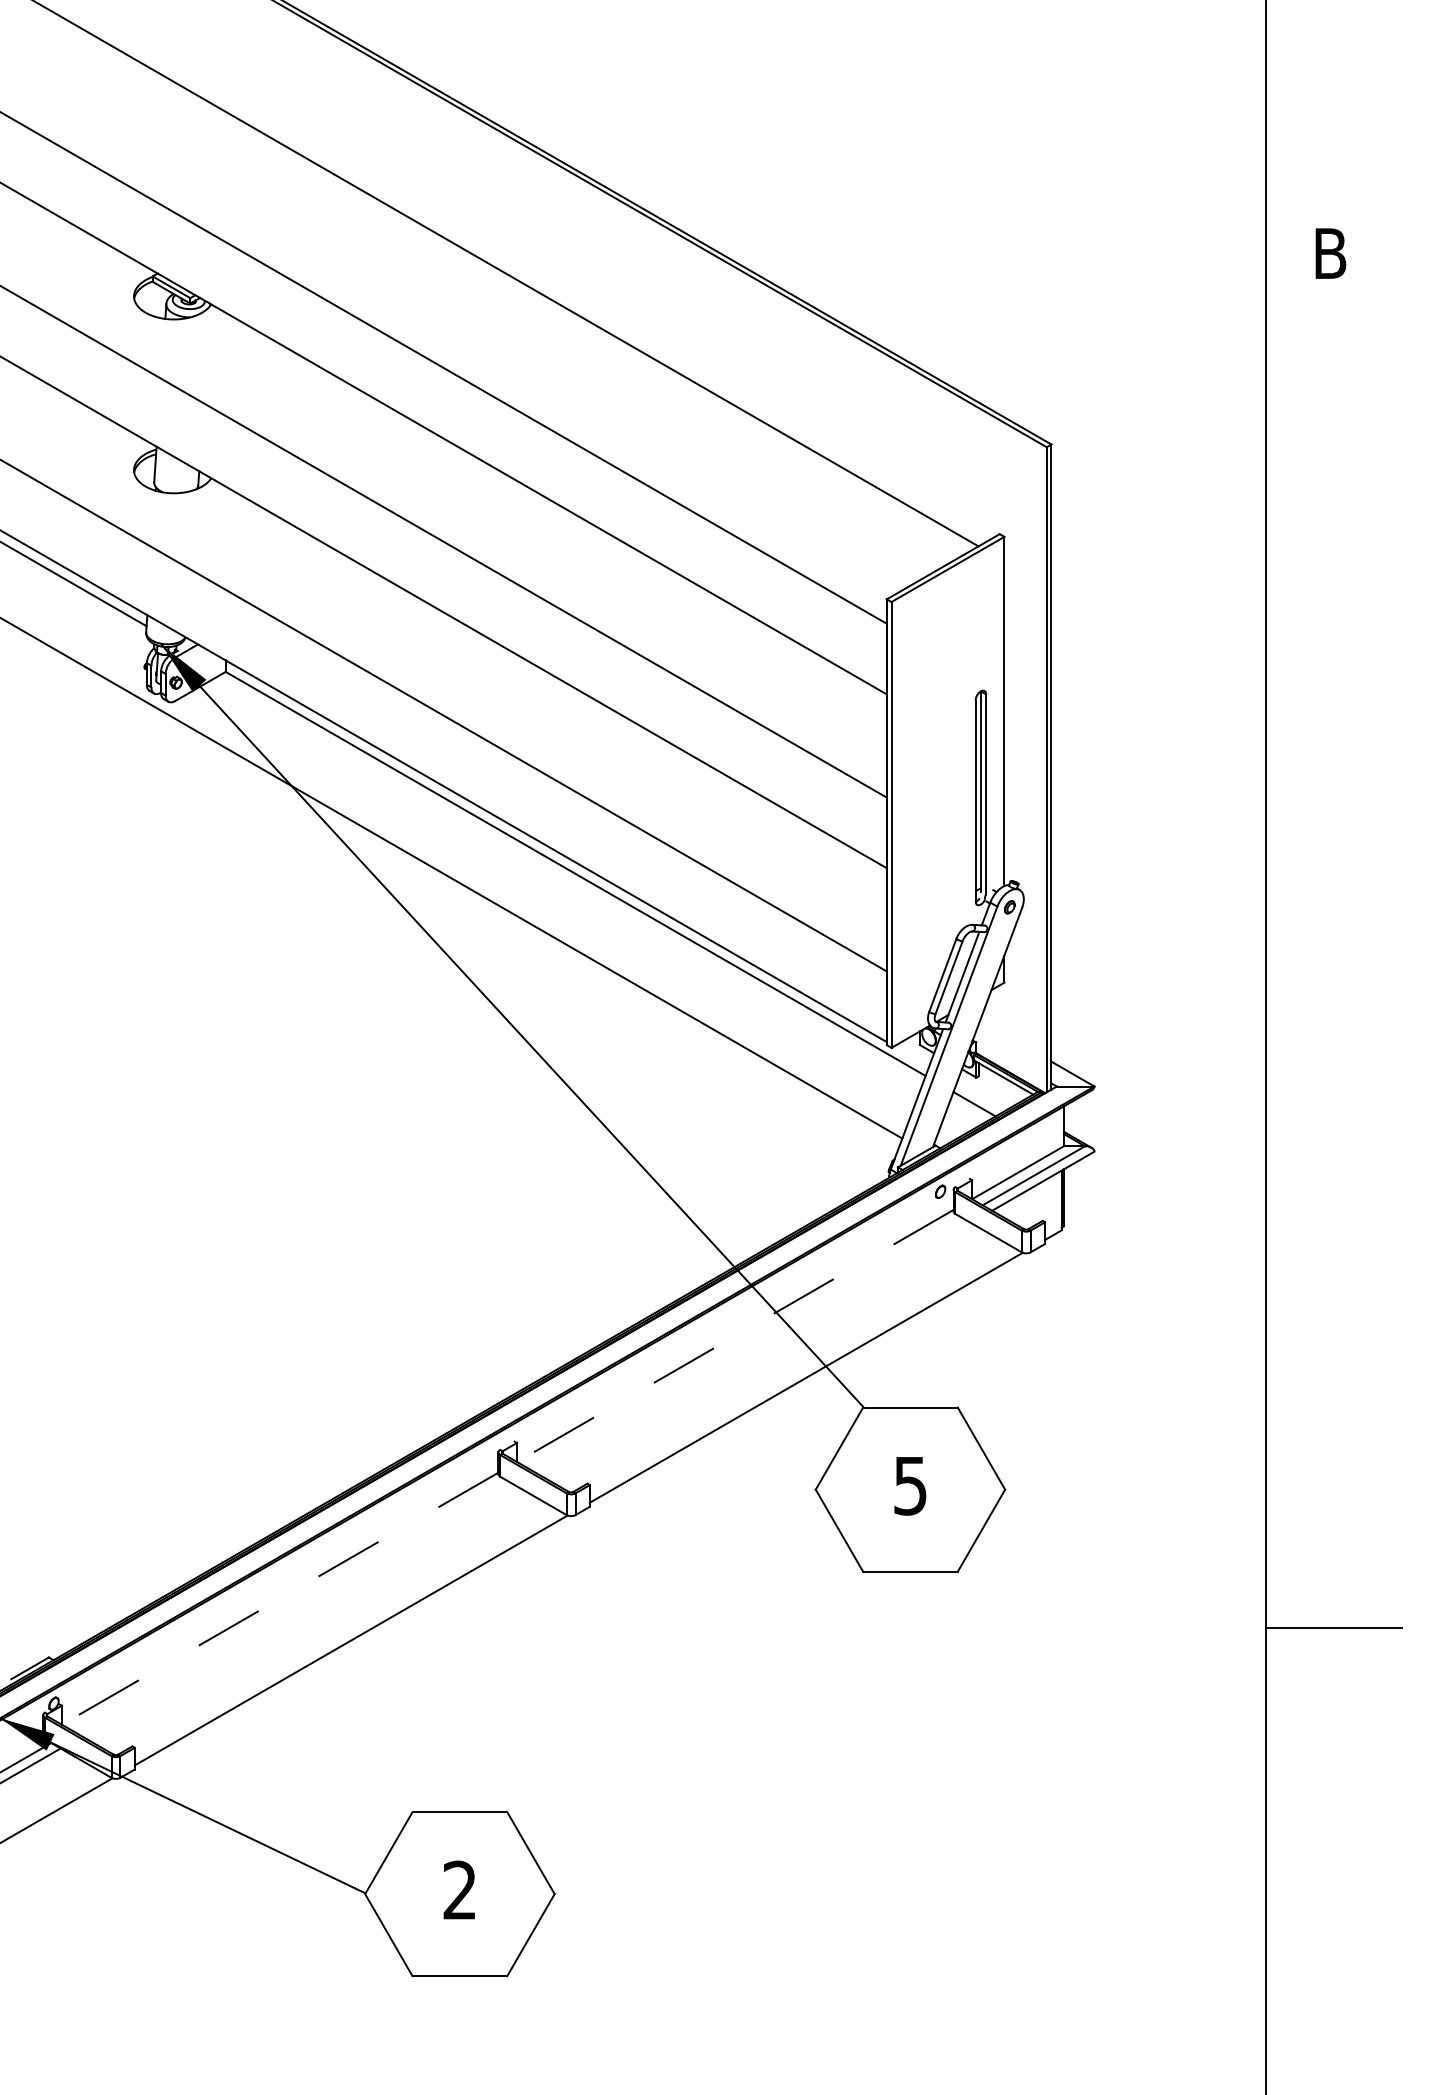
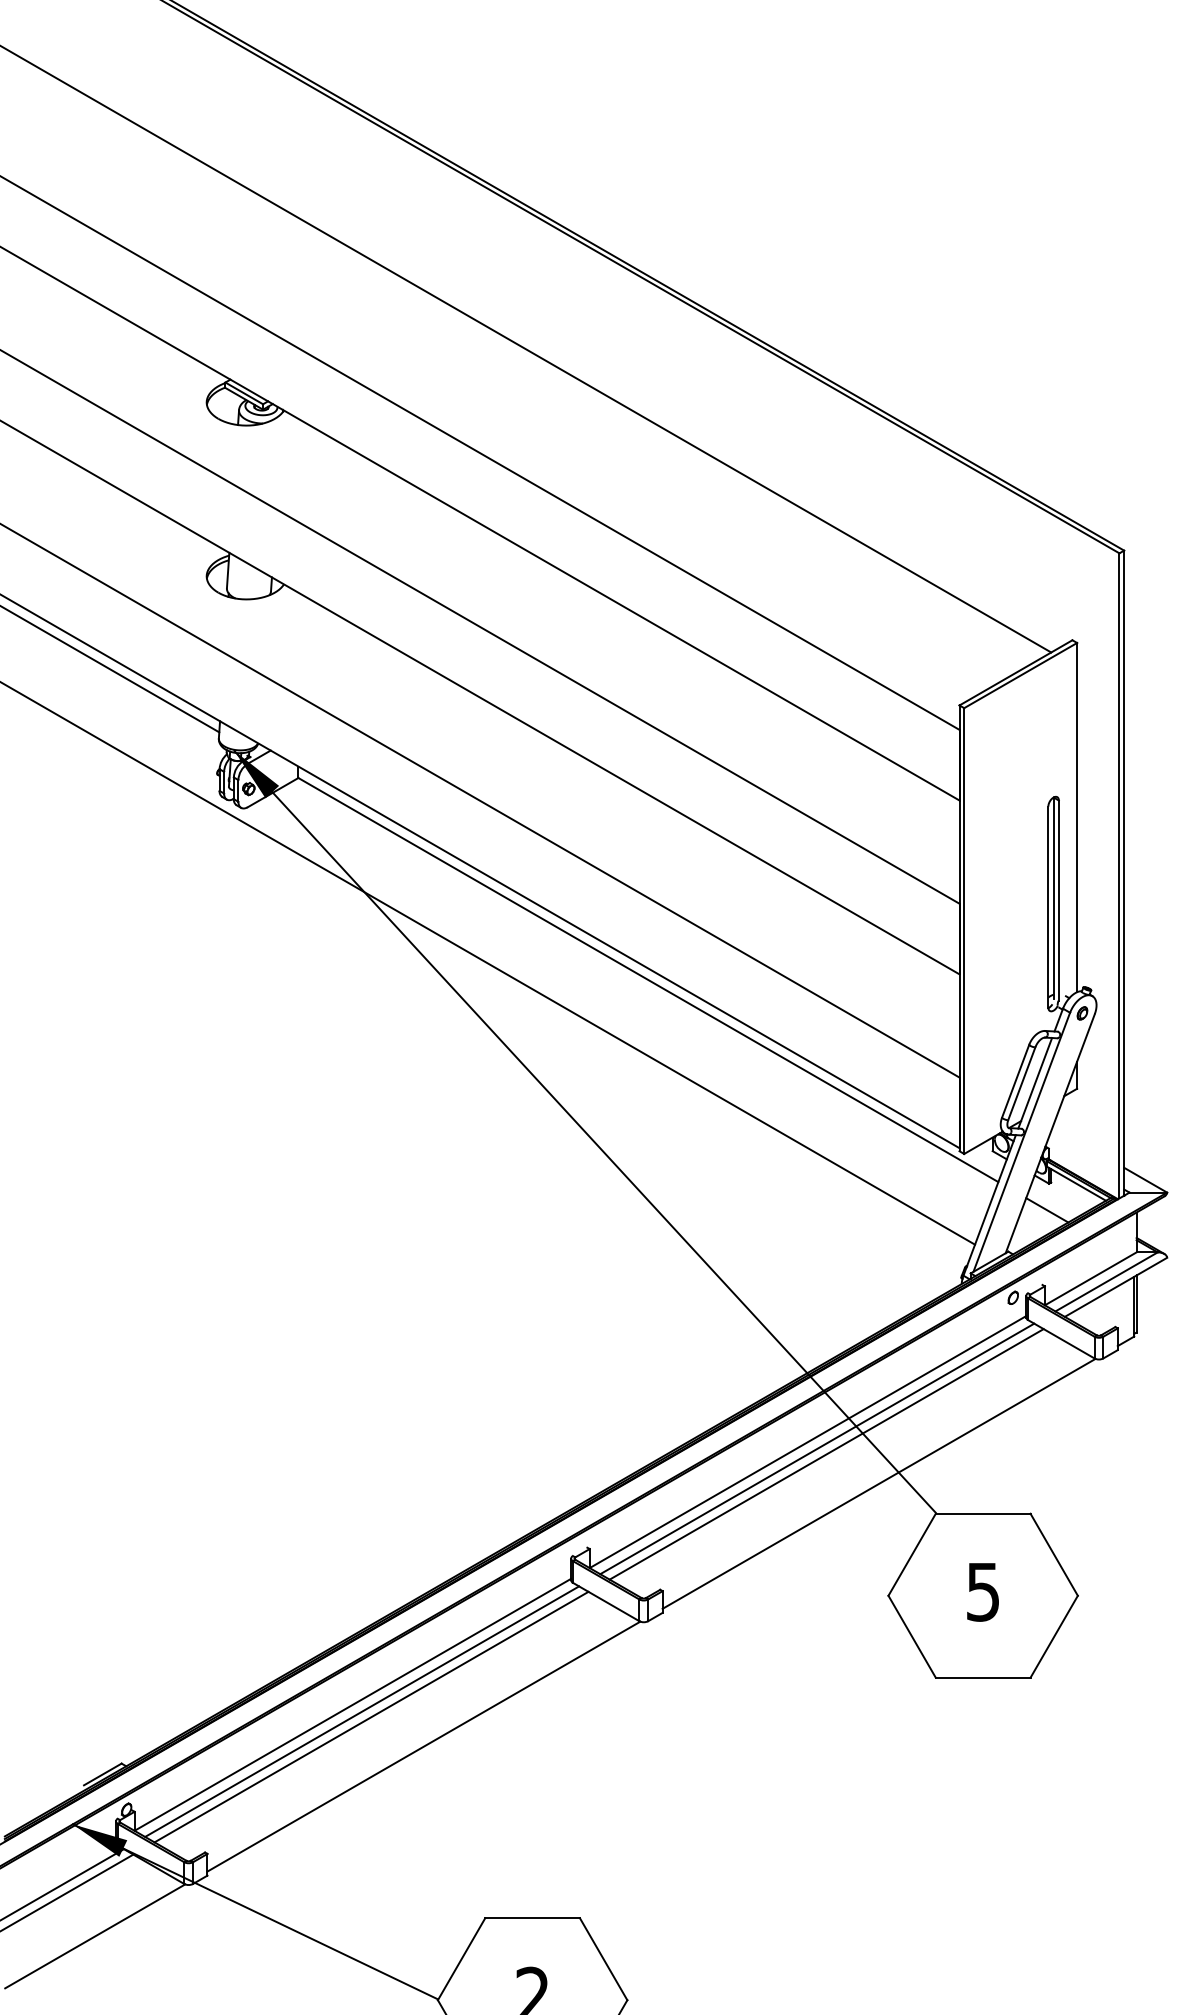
line: (734, 1336) -> (807, 1442), dashed -> solid
line: (744, 1342) -> (817, 1448), added
line: (753, 1347) -> (826, 1453), added
line: (279, 1598) -> (352, 1704), dashed -> solid
line: (289, 1605) -> (362, 1711), added
line: (298, 1610) -> (371, 1716), added

